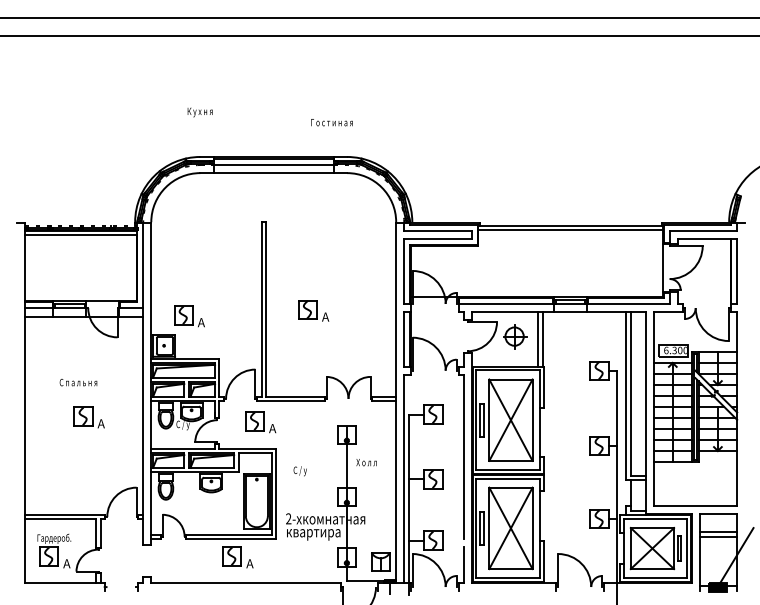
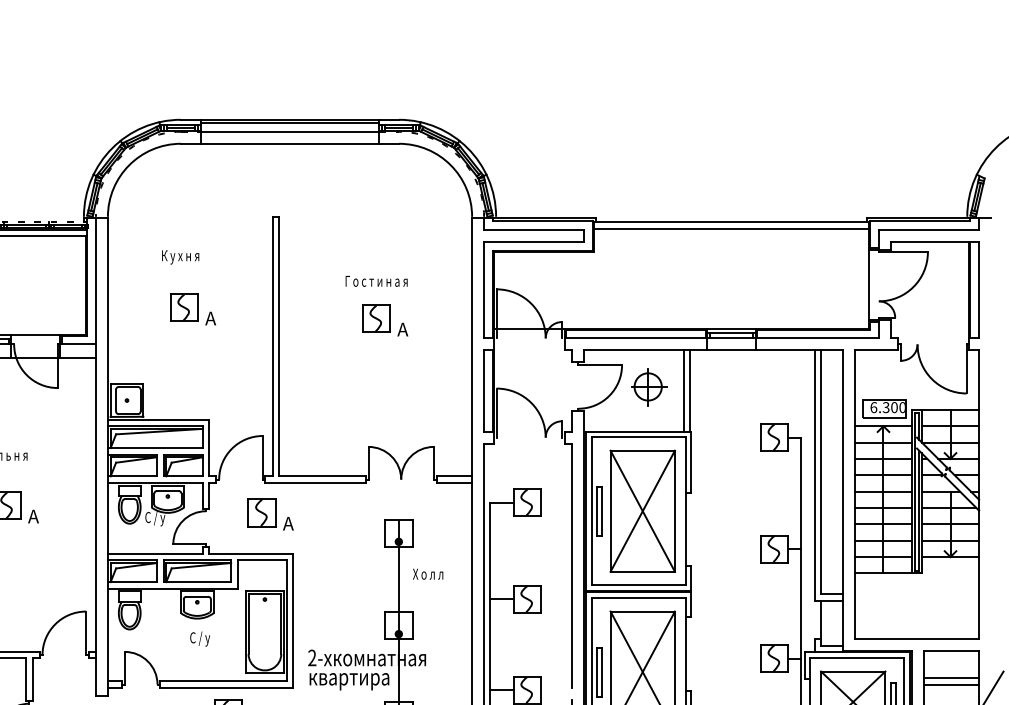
text: (199, 112) -> (179, 257), moved
text: (331, 122) -> (375, 281), moved
part: (313, 310) -> (384, 319), moved
part: (189, 316) -> (192, 309), moved
text: (299, 471) -> (198, 639), moved

